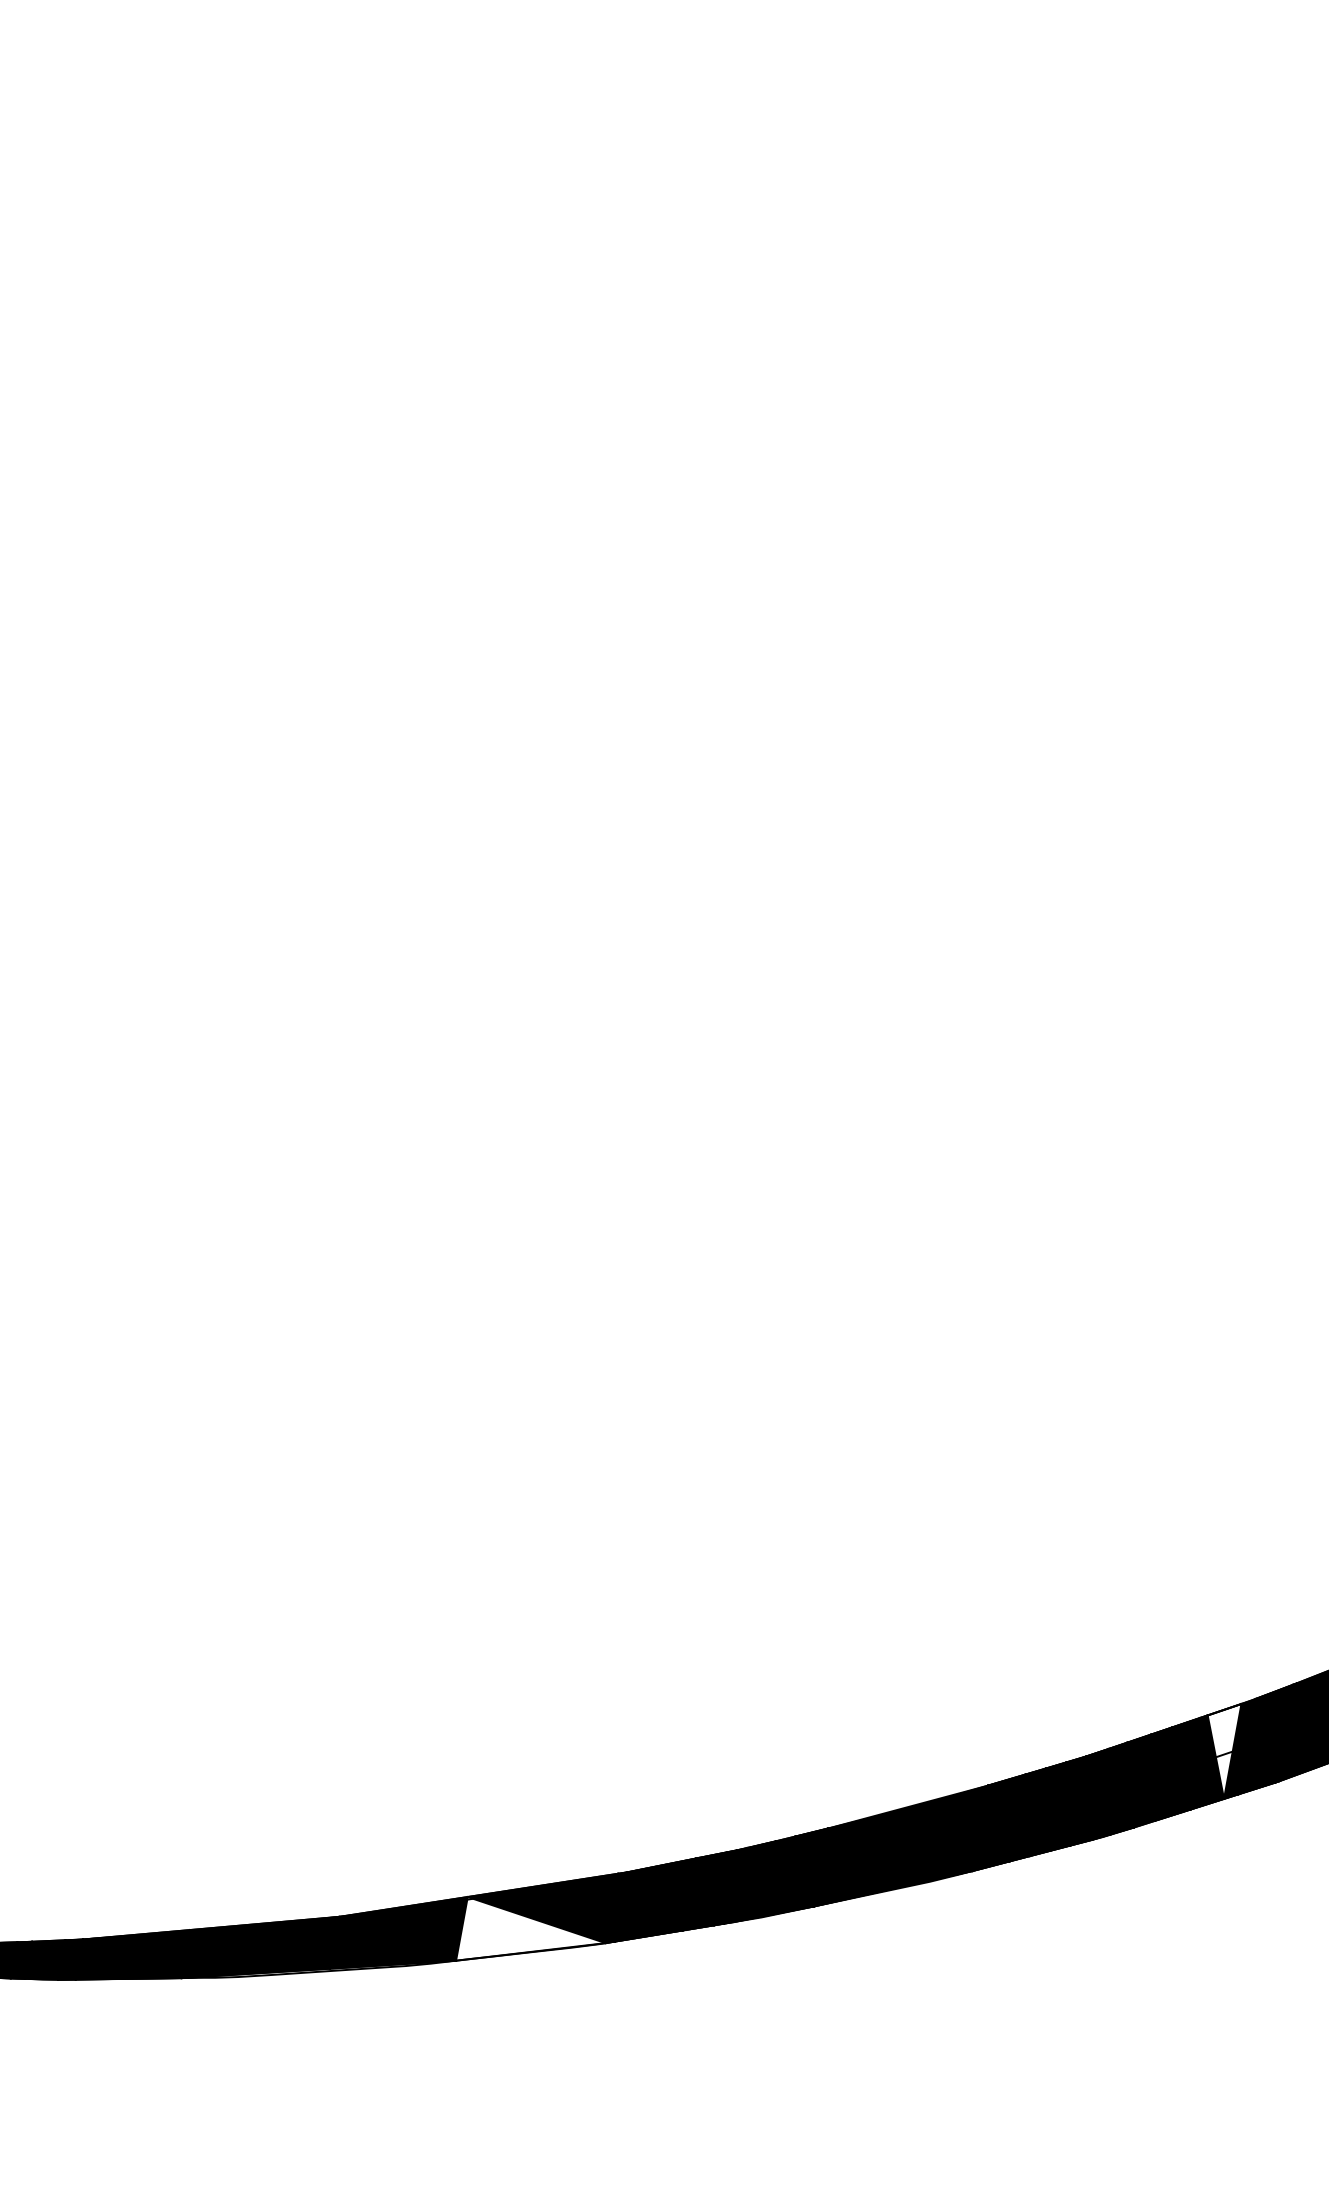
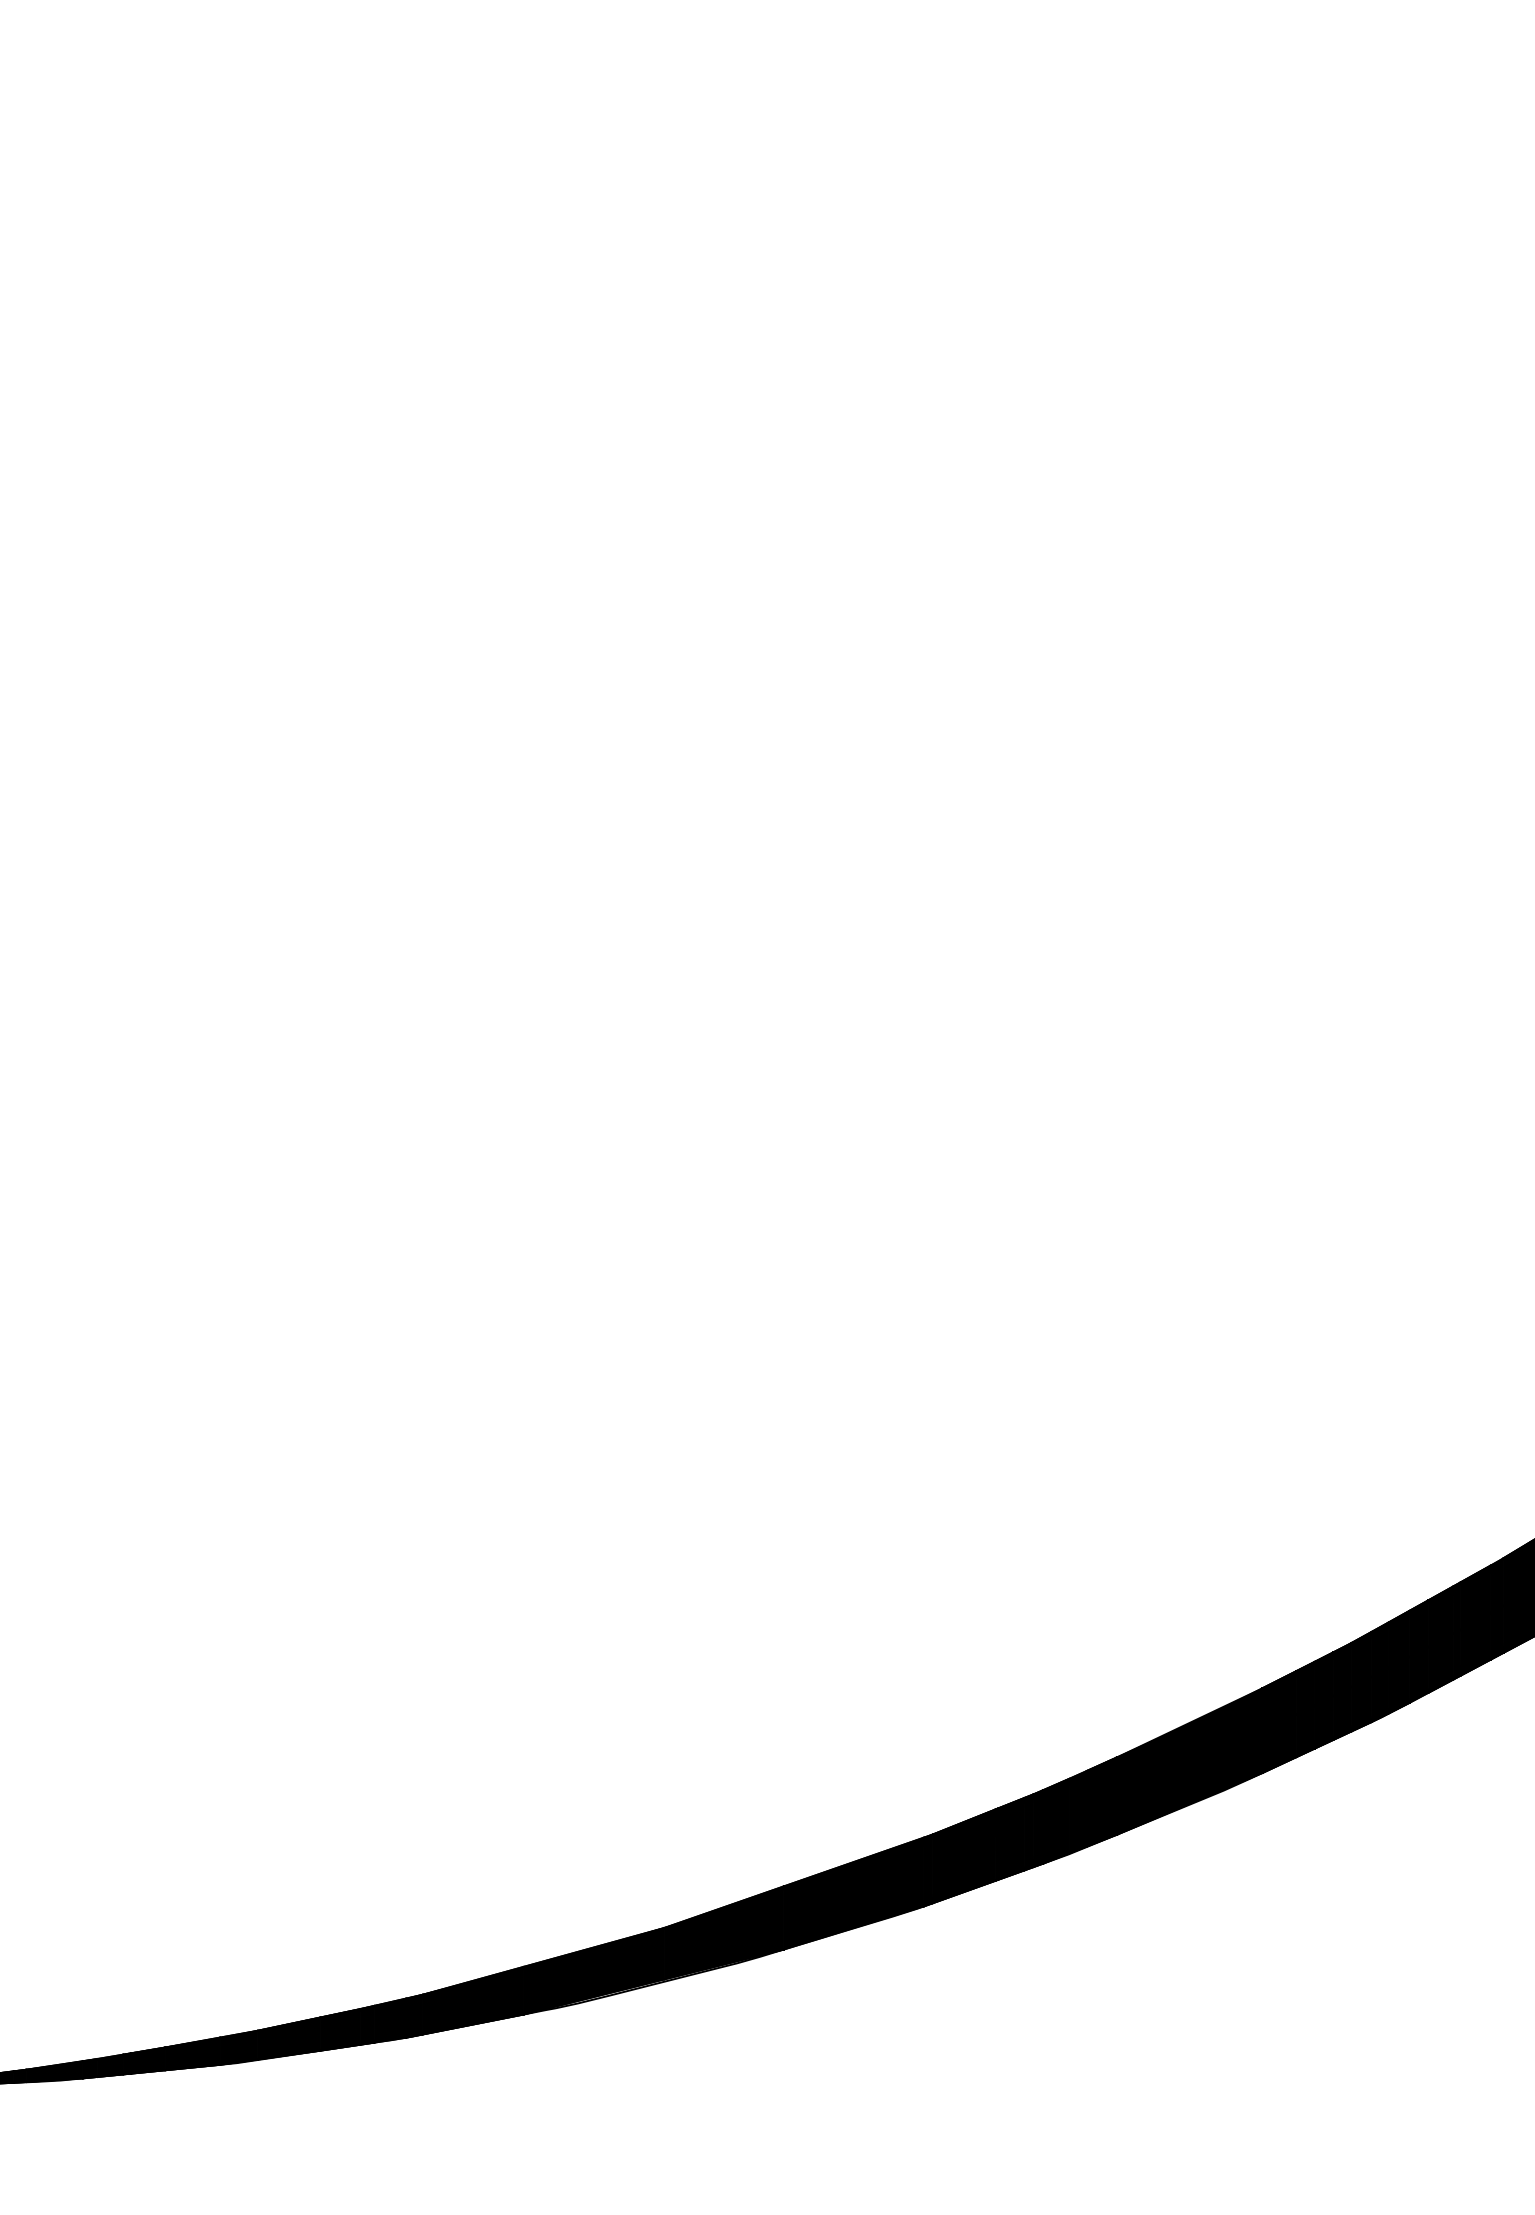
fill: (1217, 1748) -> (1475, 1612), added
fill: (532, 1941) -> (853, 1917), added

